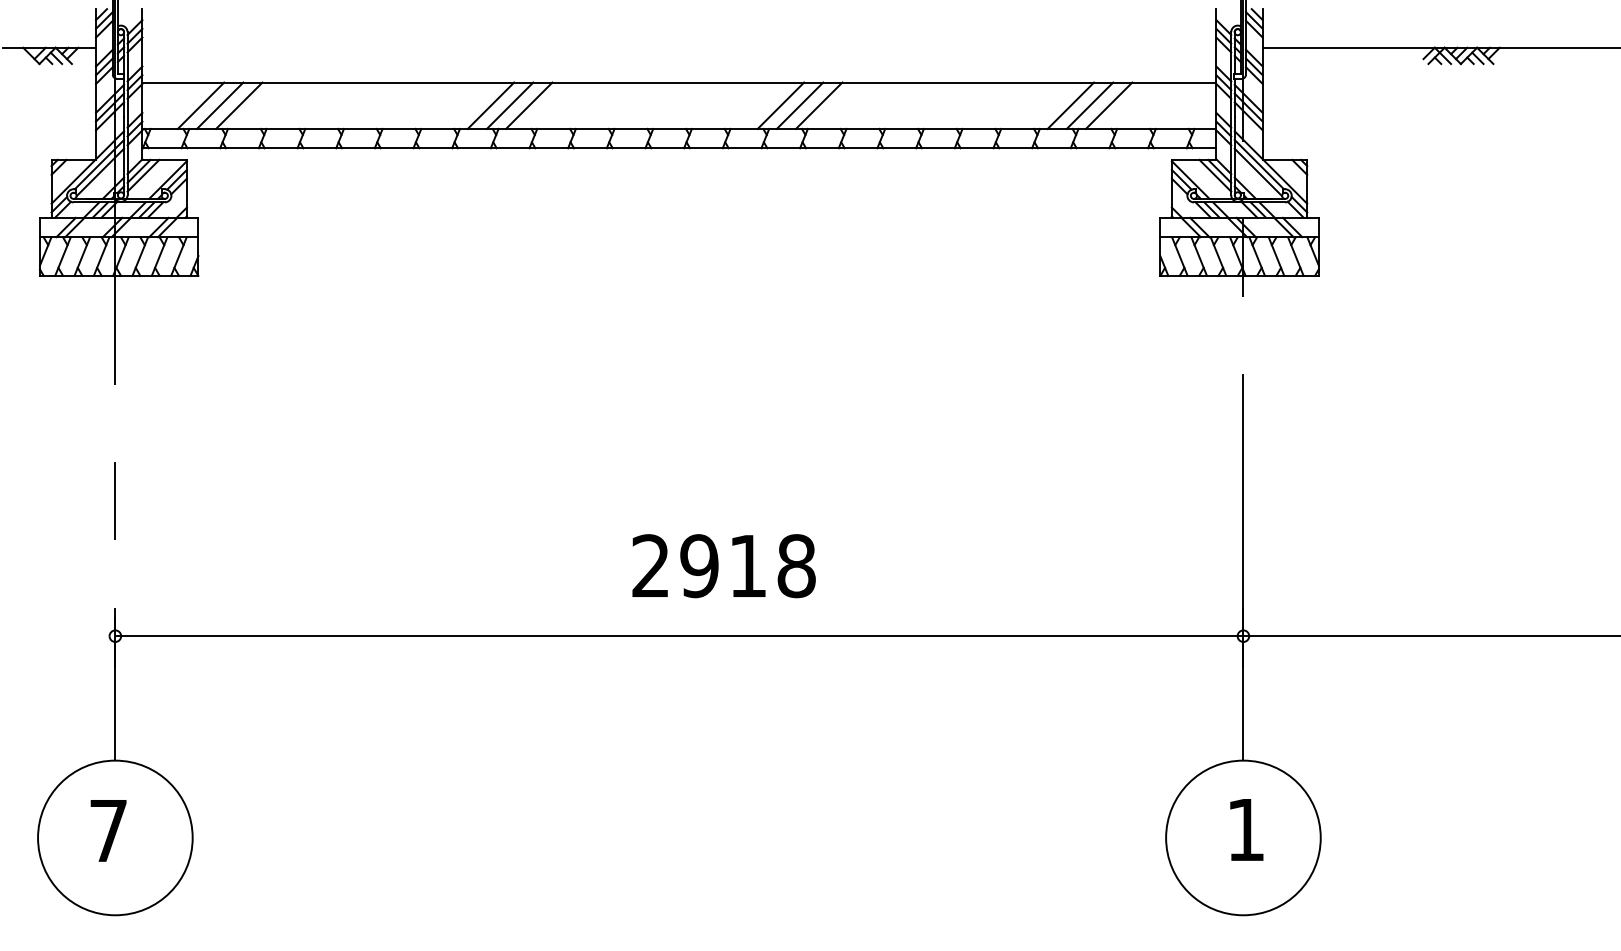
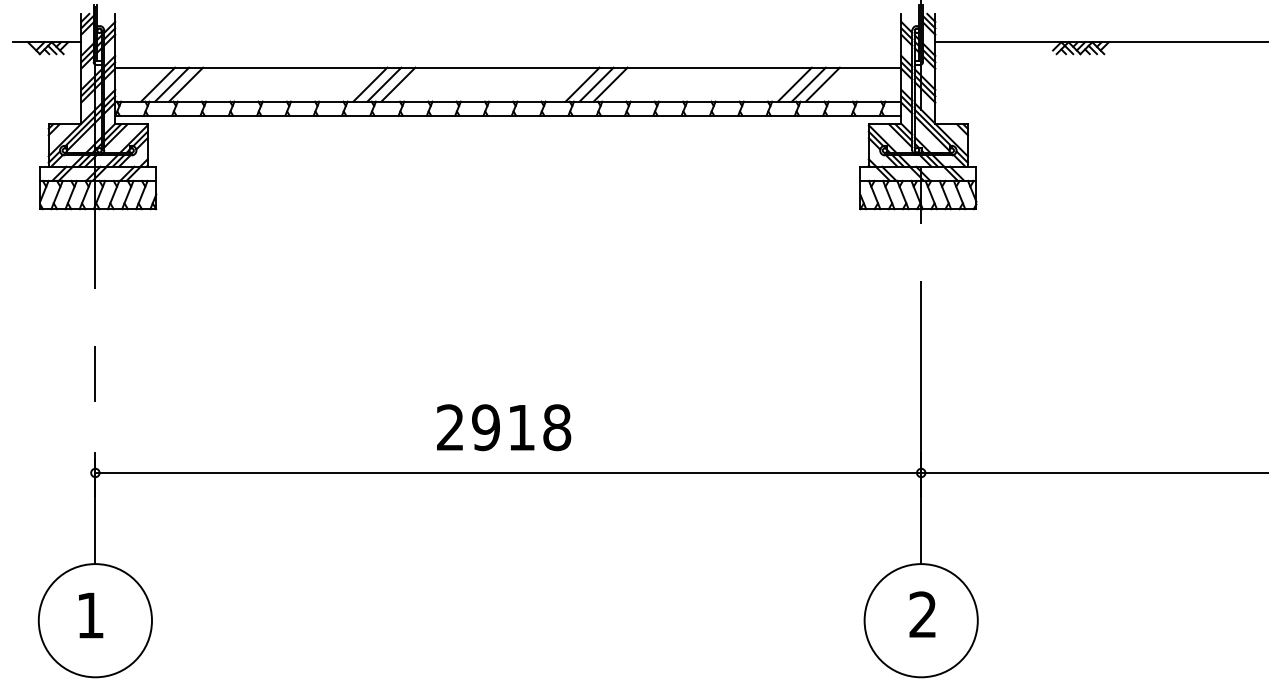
text: (724, 565) -> (504, 427), moved
text: (1245, 829) -> (922, 614), 1 -> 2
text: (108, 830) -> (90, 615), 7 -> 1

